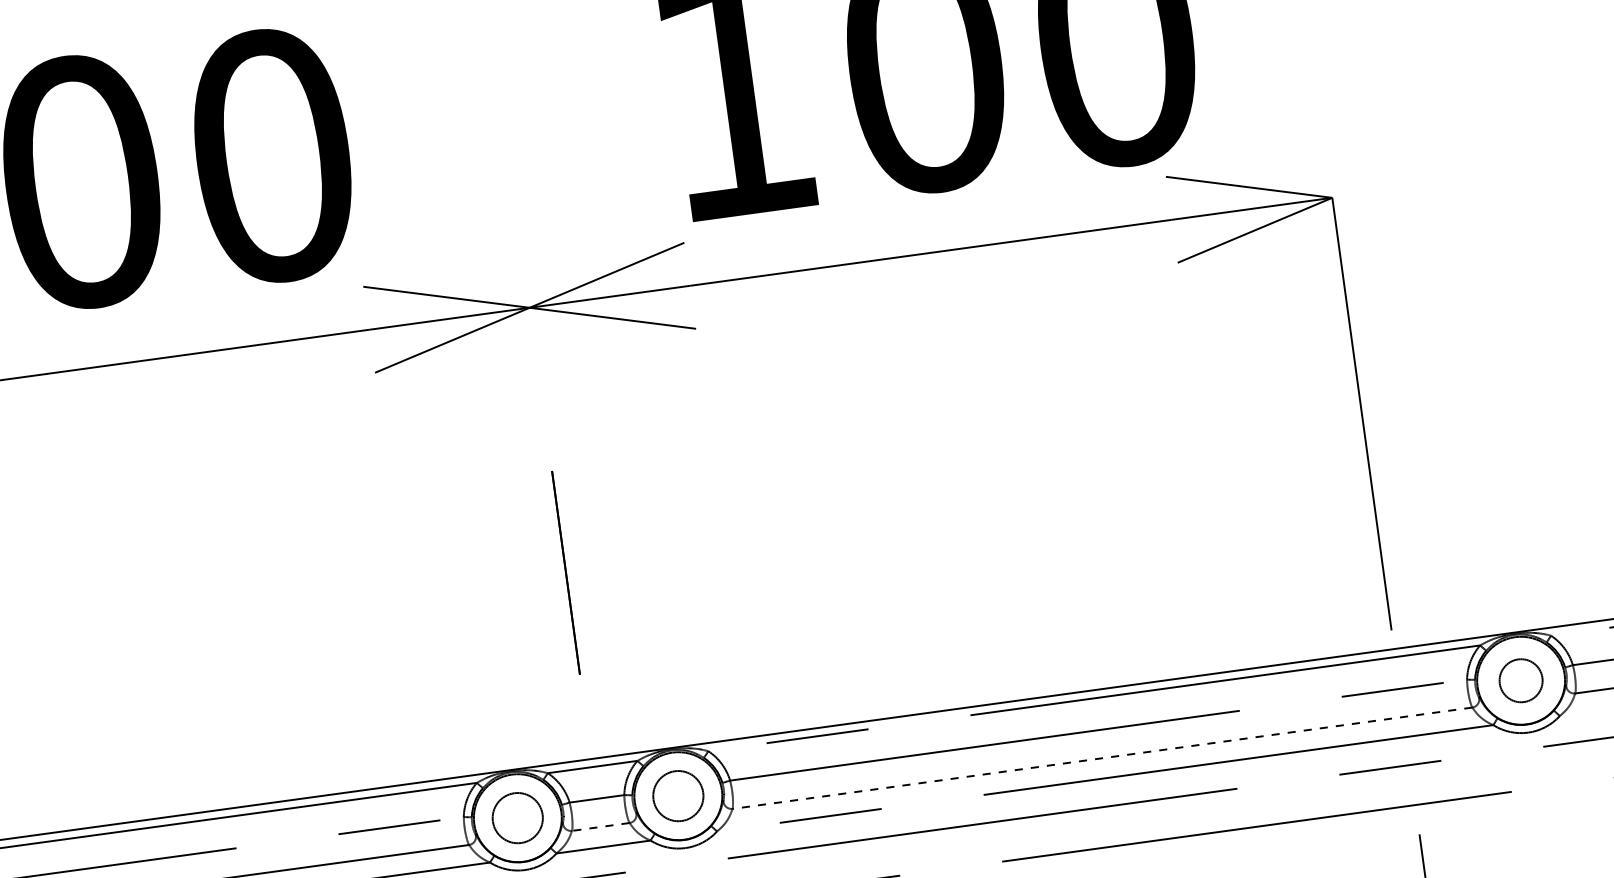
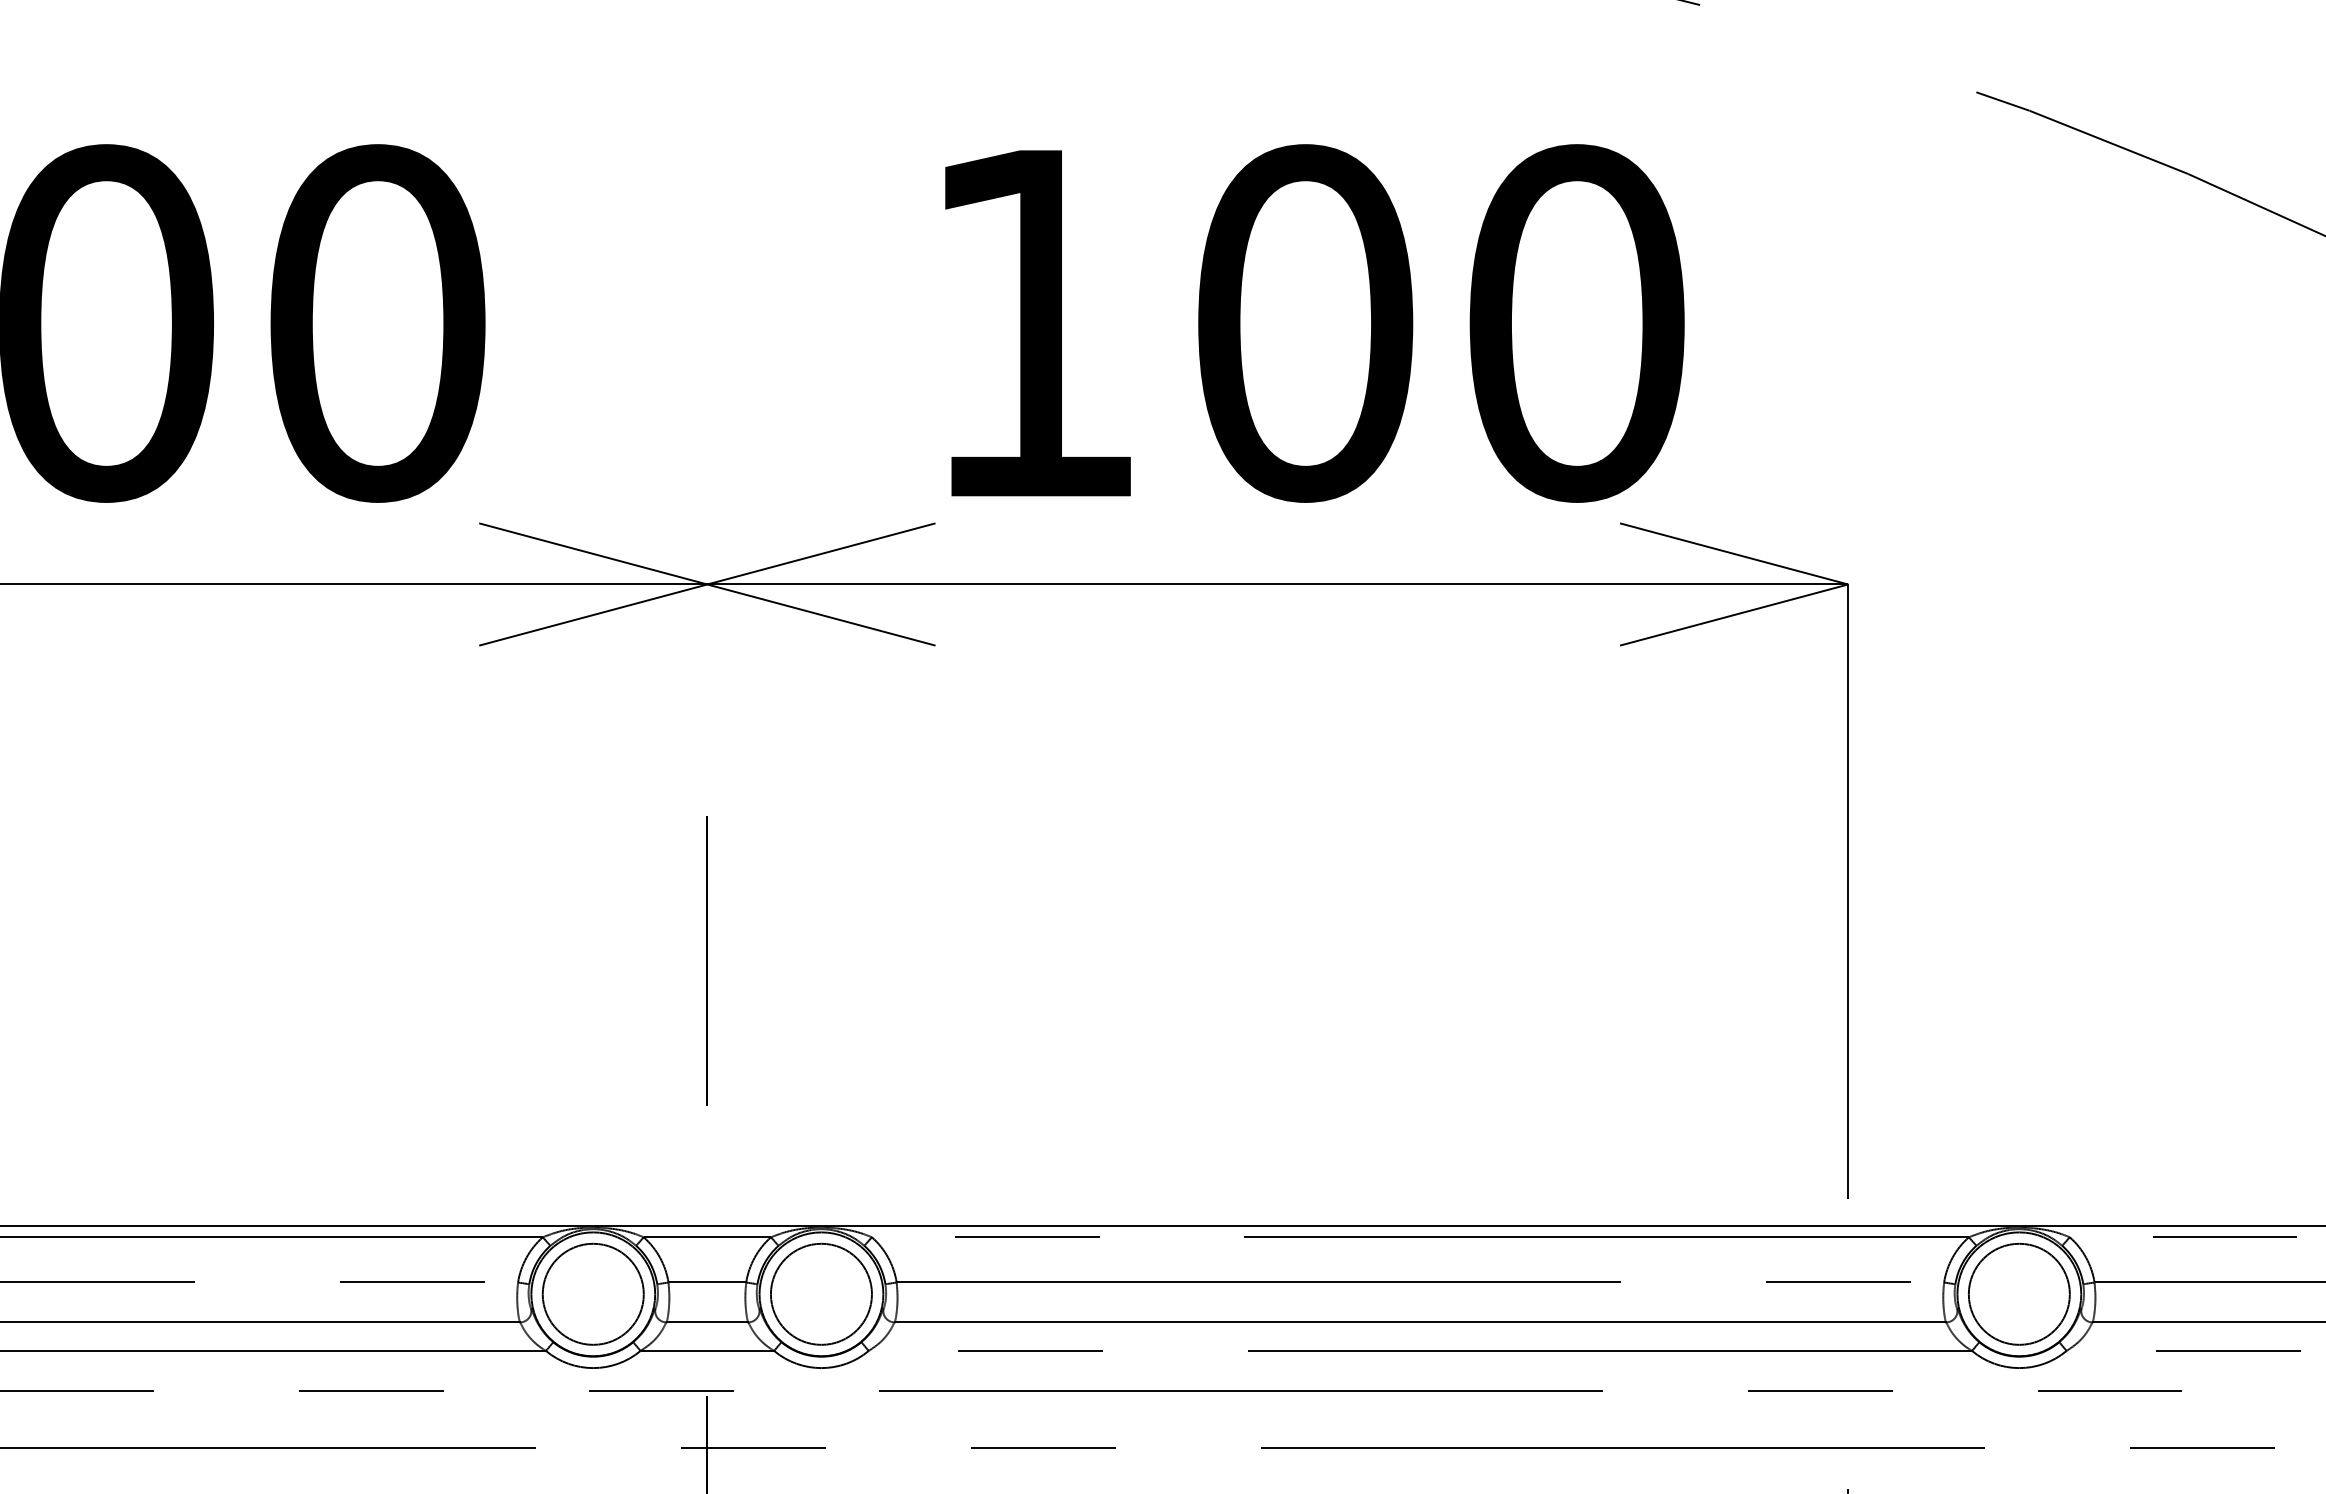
circle: (1520, 680) -> (2018, 1293), size x1.67
line: (1102, 758) -> (1420, 1322), dashed -> solid
circle: (678, 795) -> (821, 1293), size x1.43
circle: (517, 817) -> (592, 1293), size x1.43
line: (600, 827) -> (707, 1322), dashed -> solid

